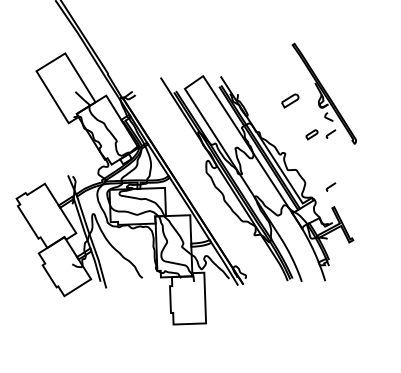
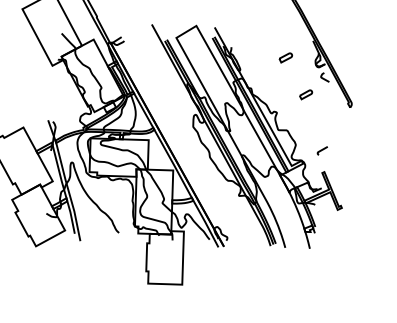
part: (290, 100) -> (286, 57), size x0.71
curve: (330, 133) -> (325, 94), removed

